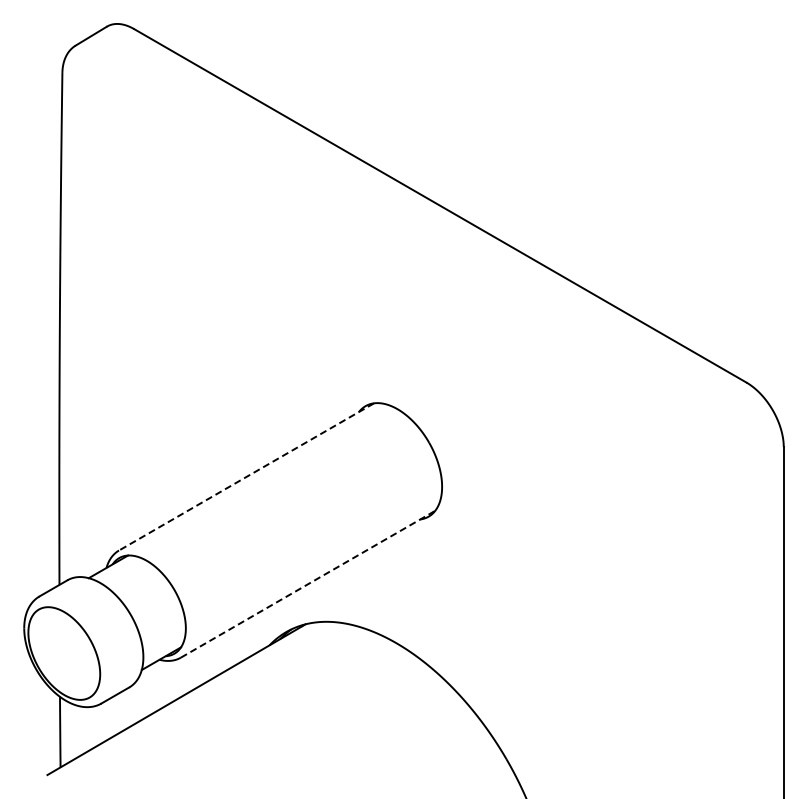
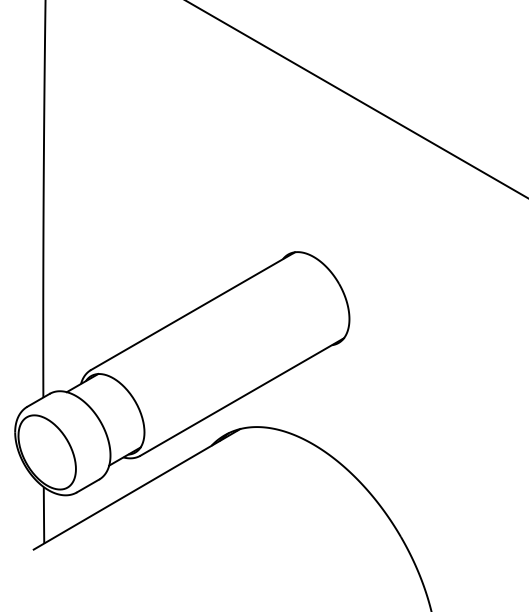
line: (246, 477) -> (192, 311), dashed -> solid
line: (308, 584) -> (242, 397), dashed -> solid

